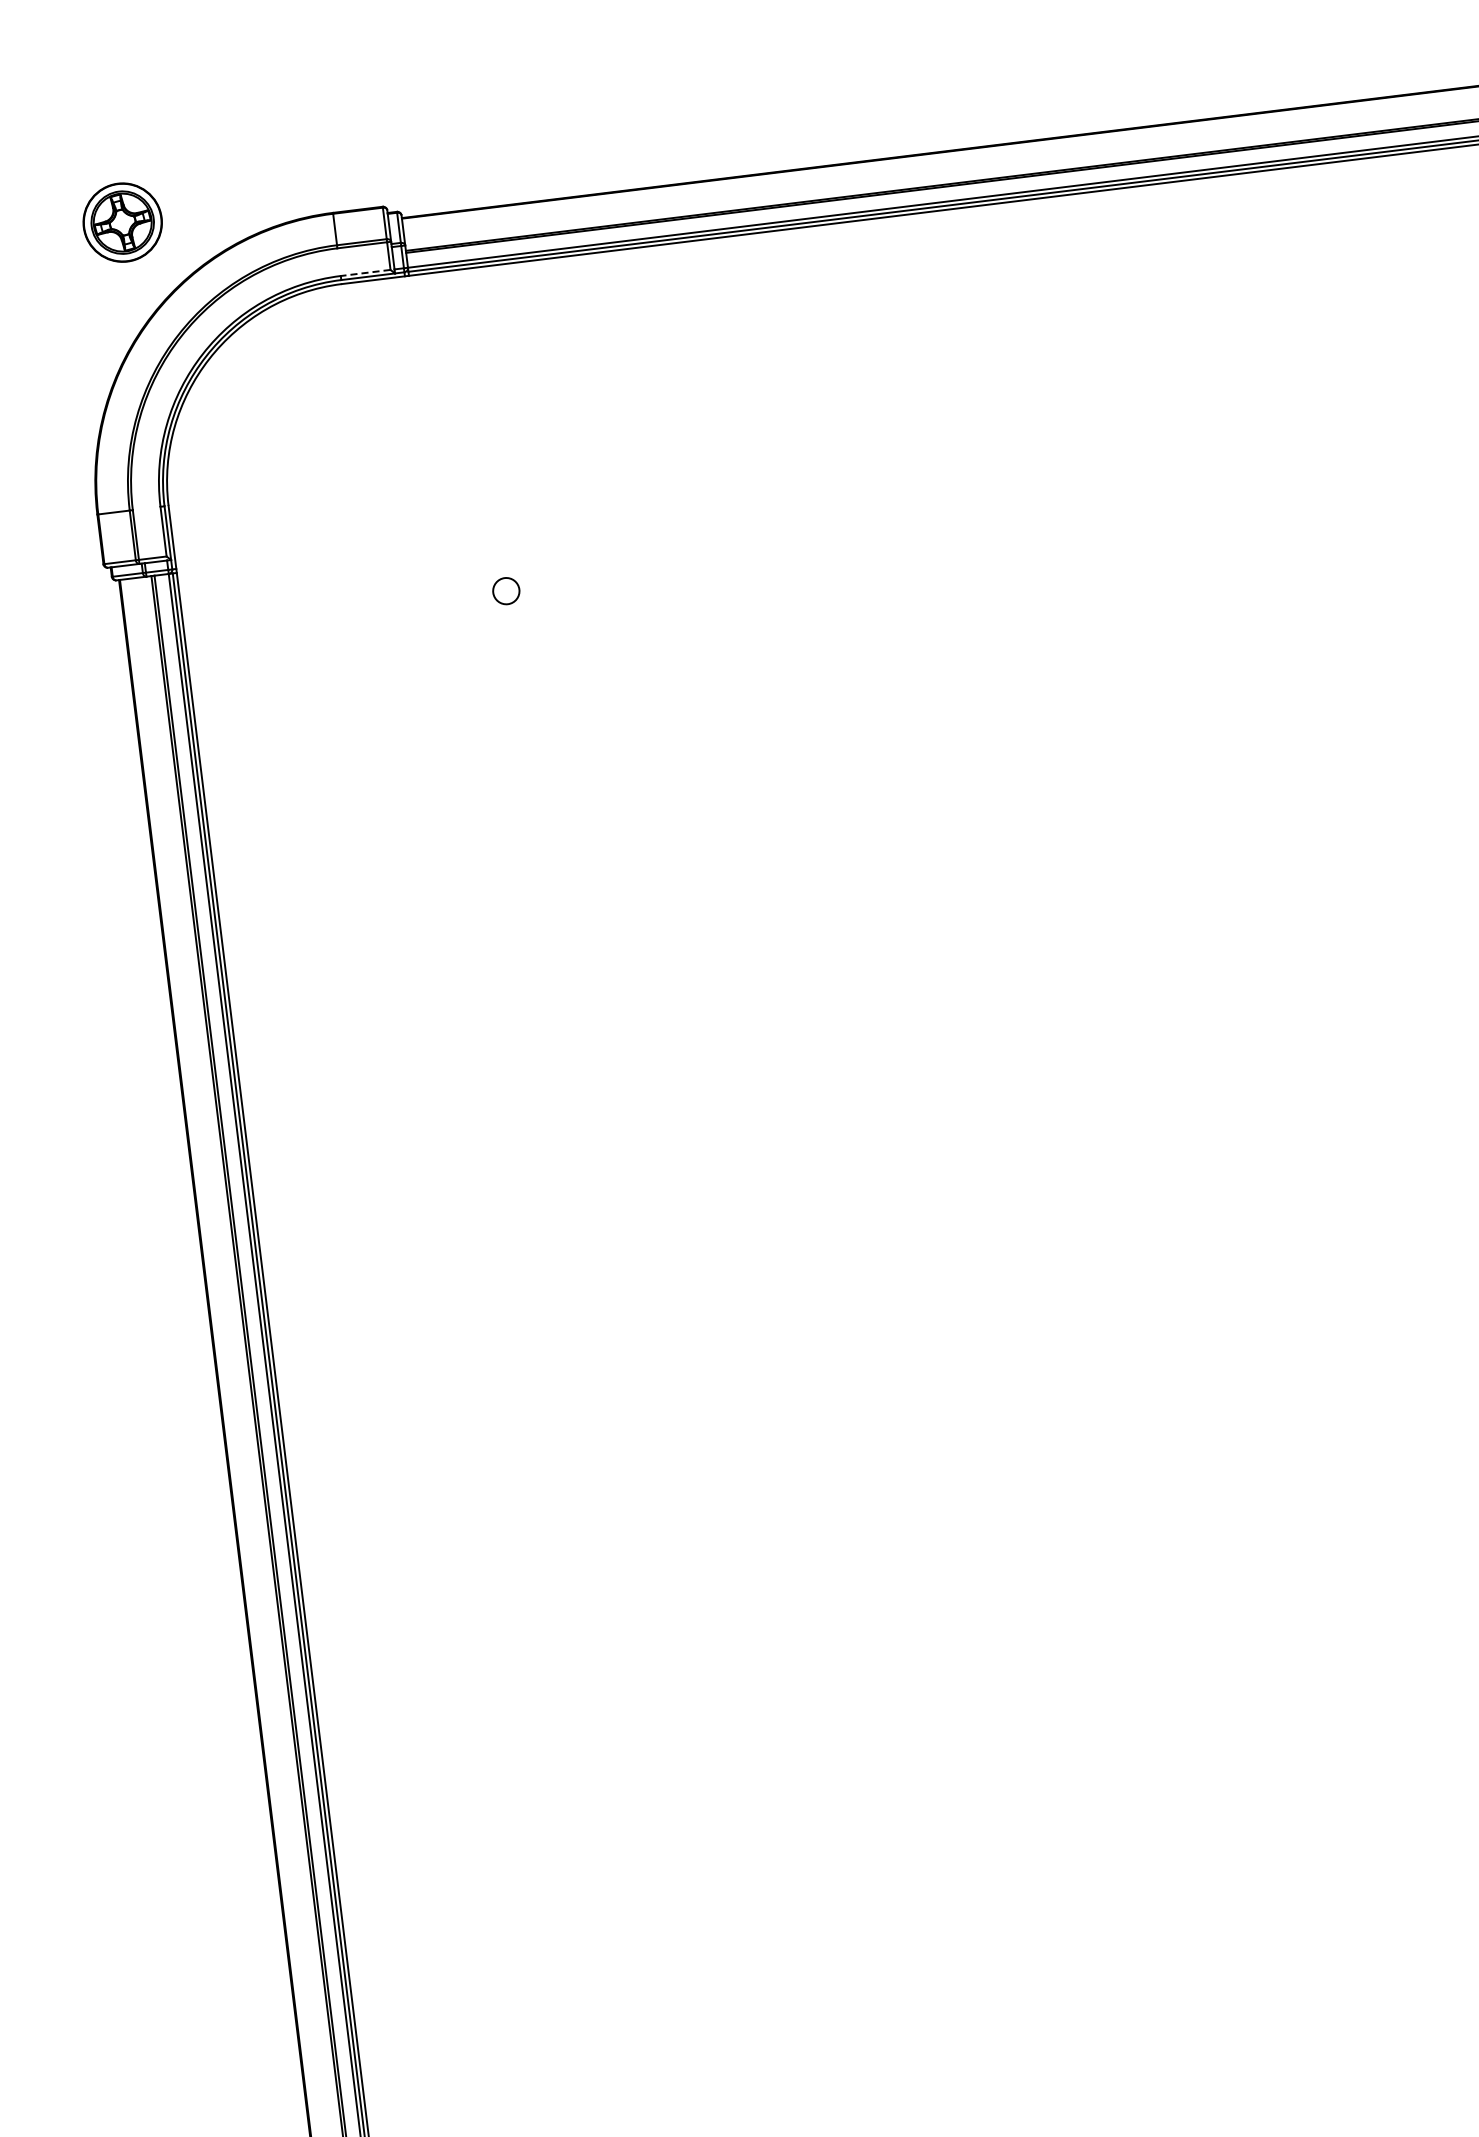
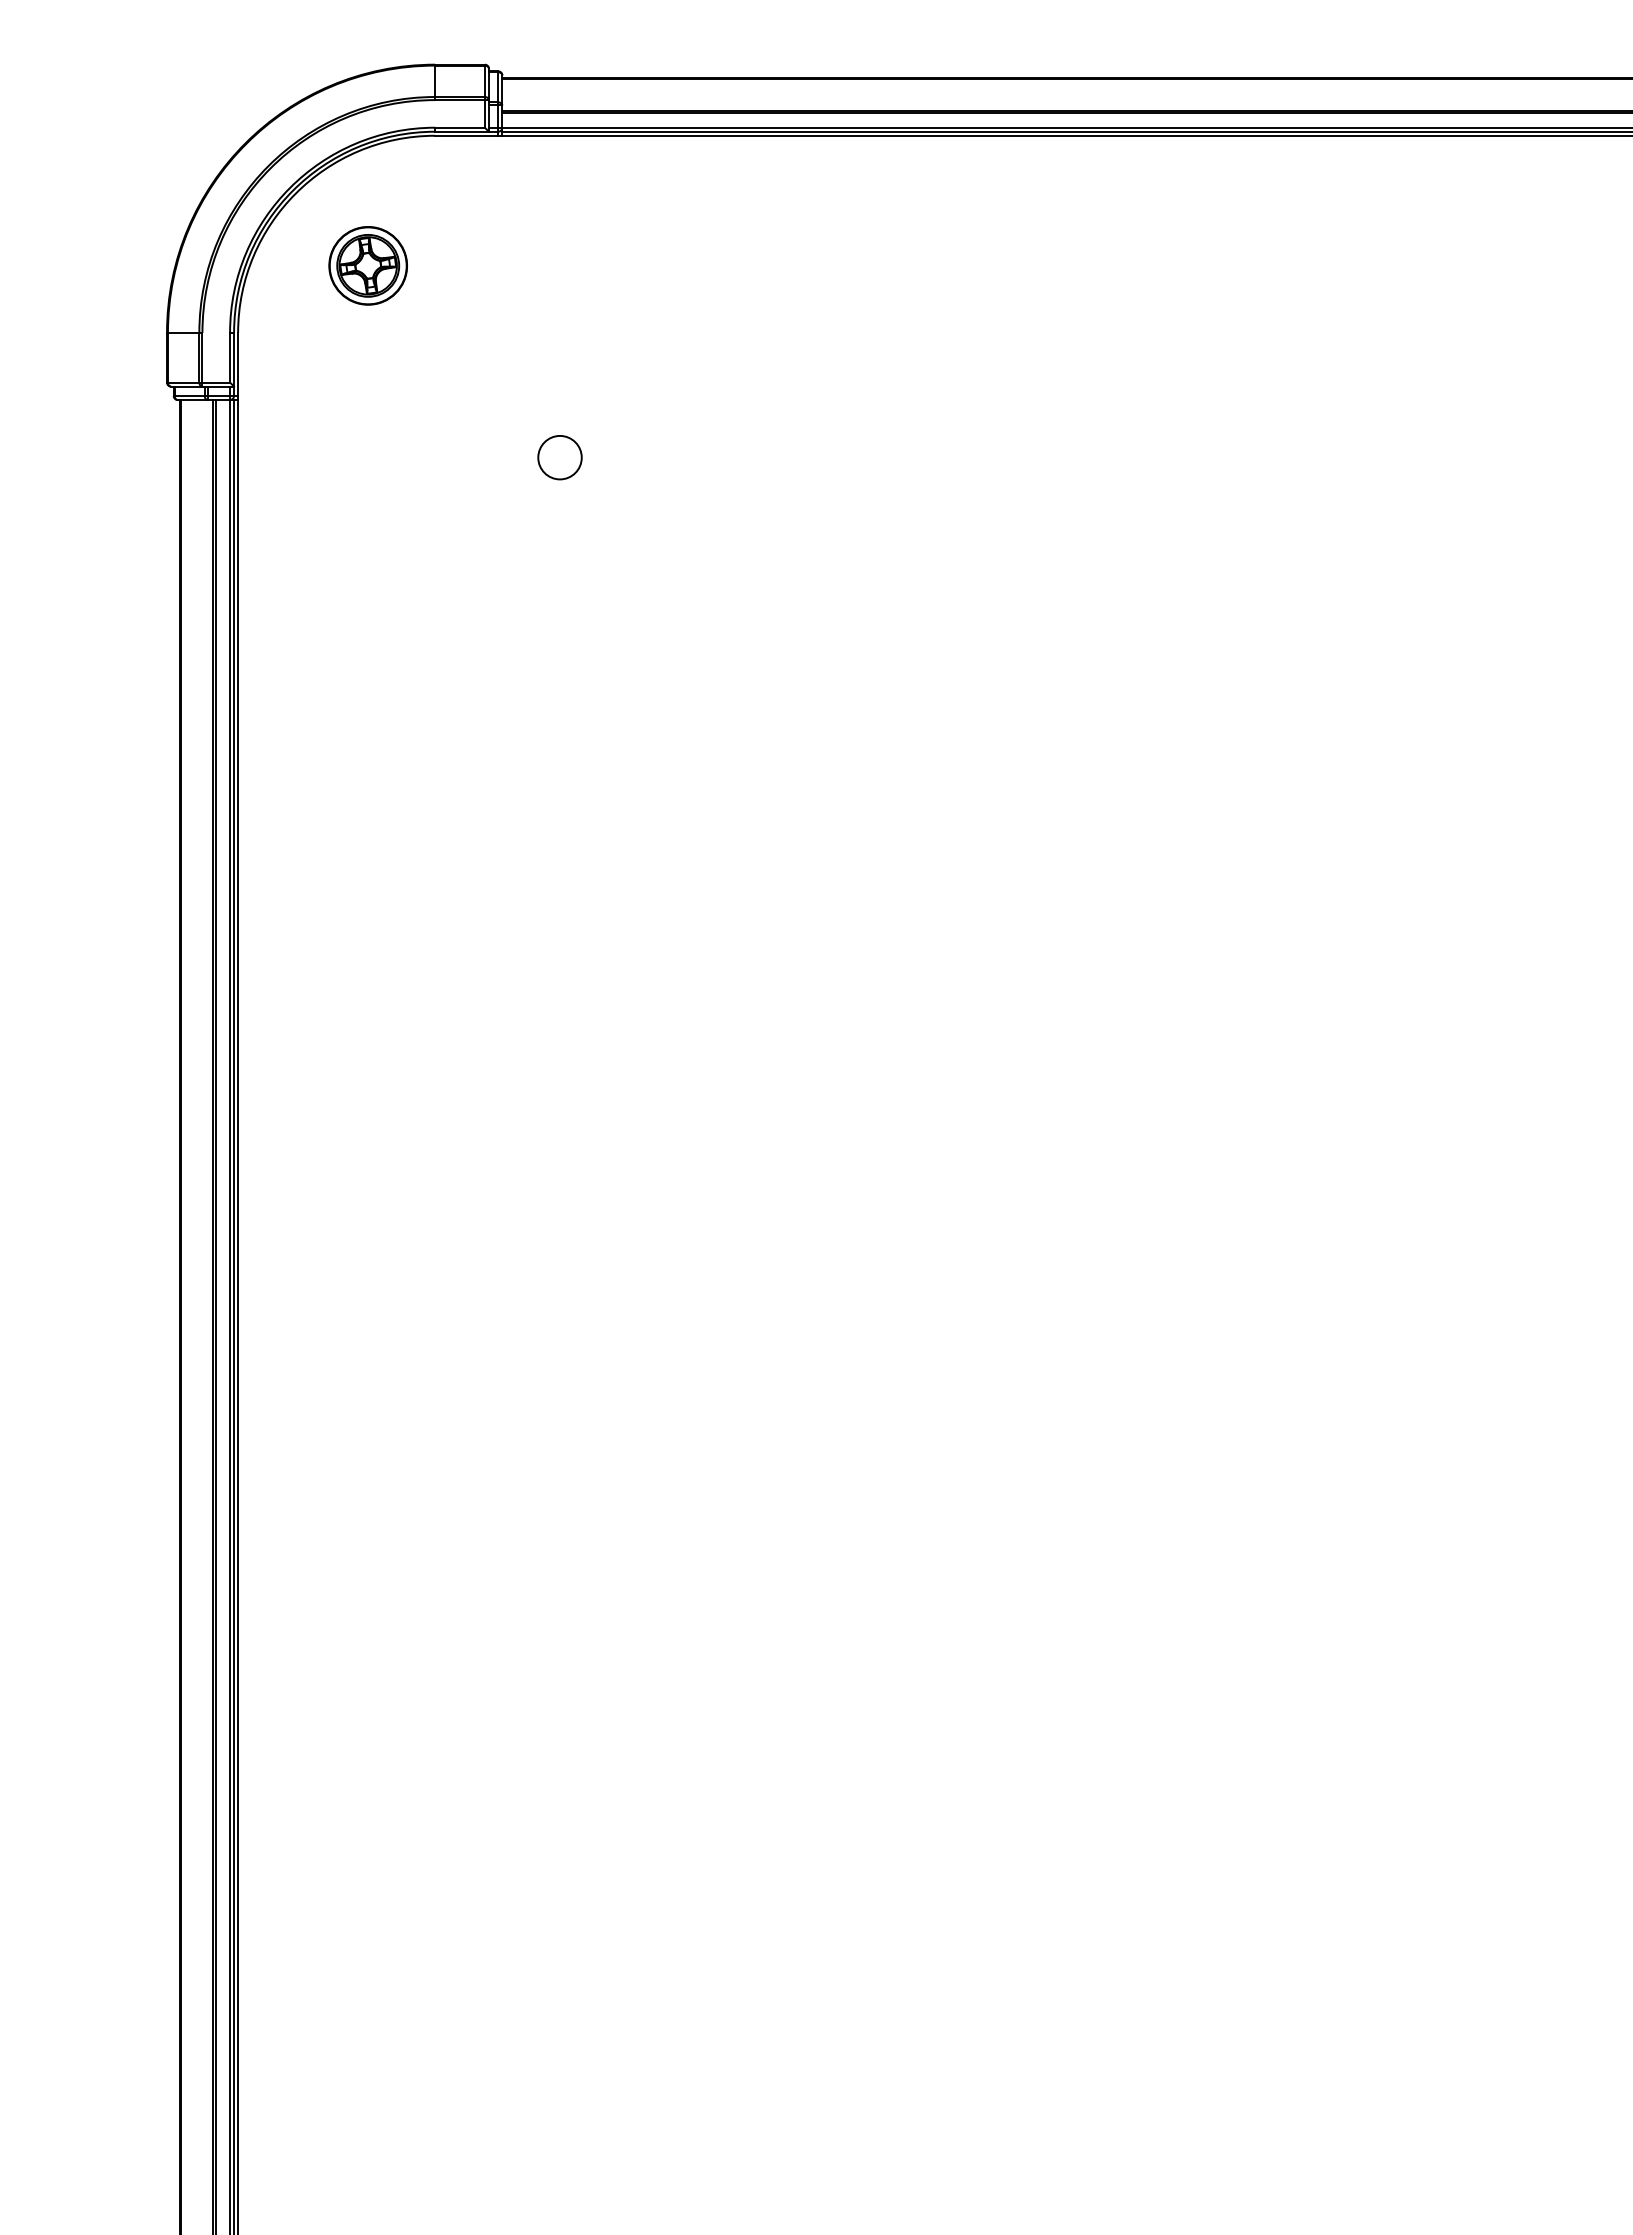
part: (121, 222) -> (367, 265), moved
line: (366, 272) -> (460, 127), dashed -> solid
circle: (505, 591) -> (559, 457), size x1.67

